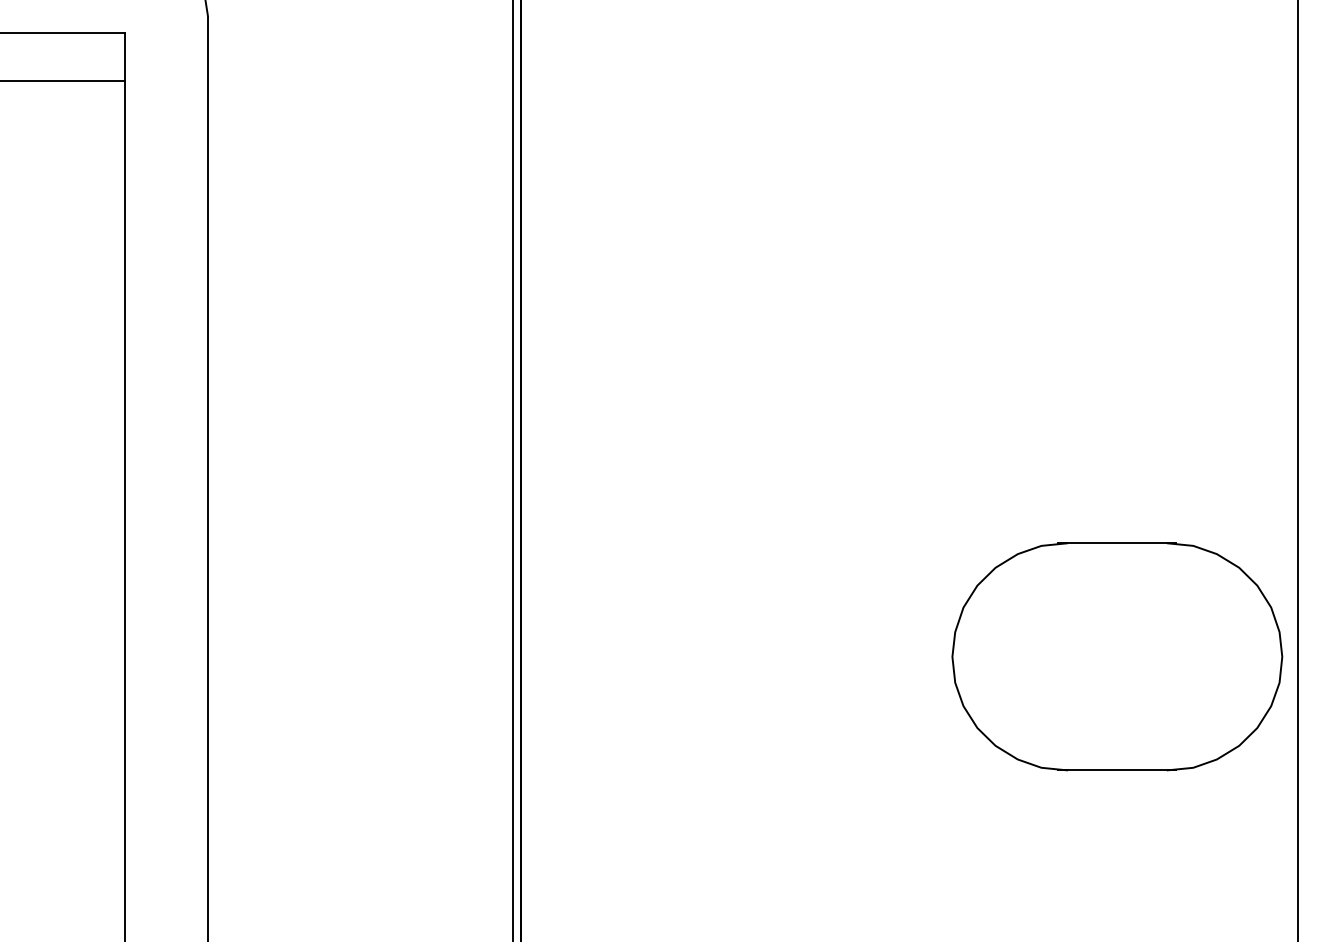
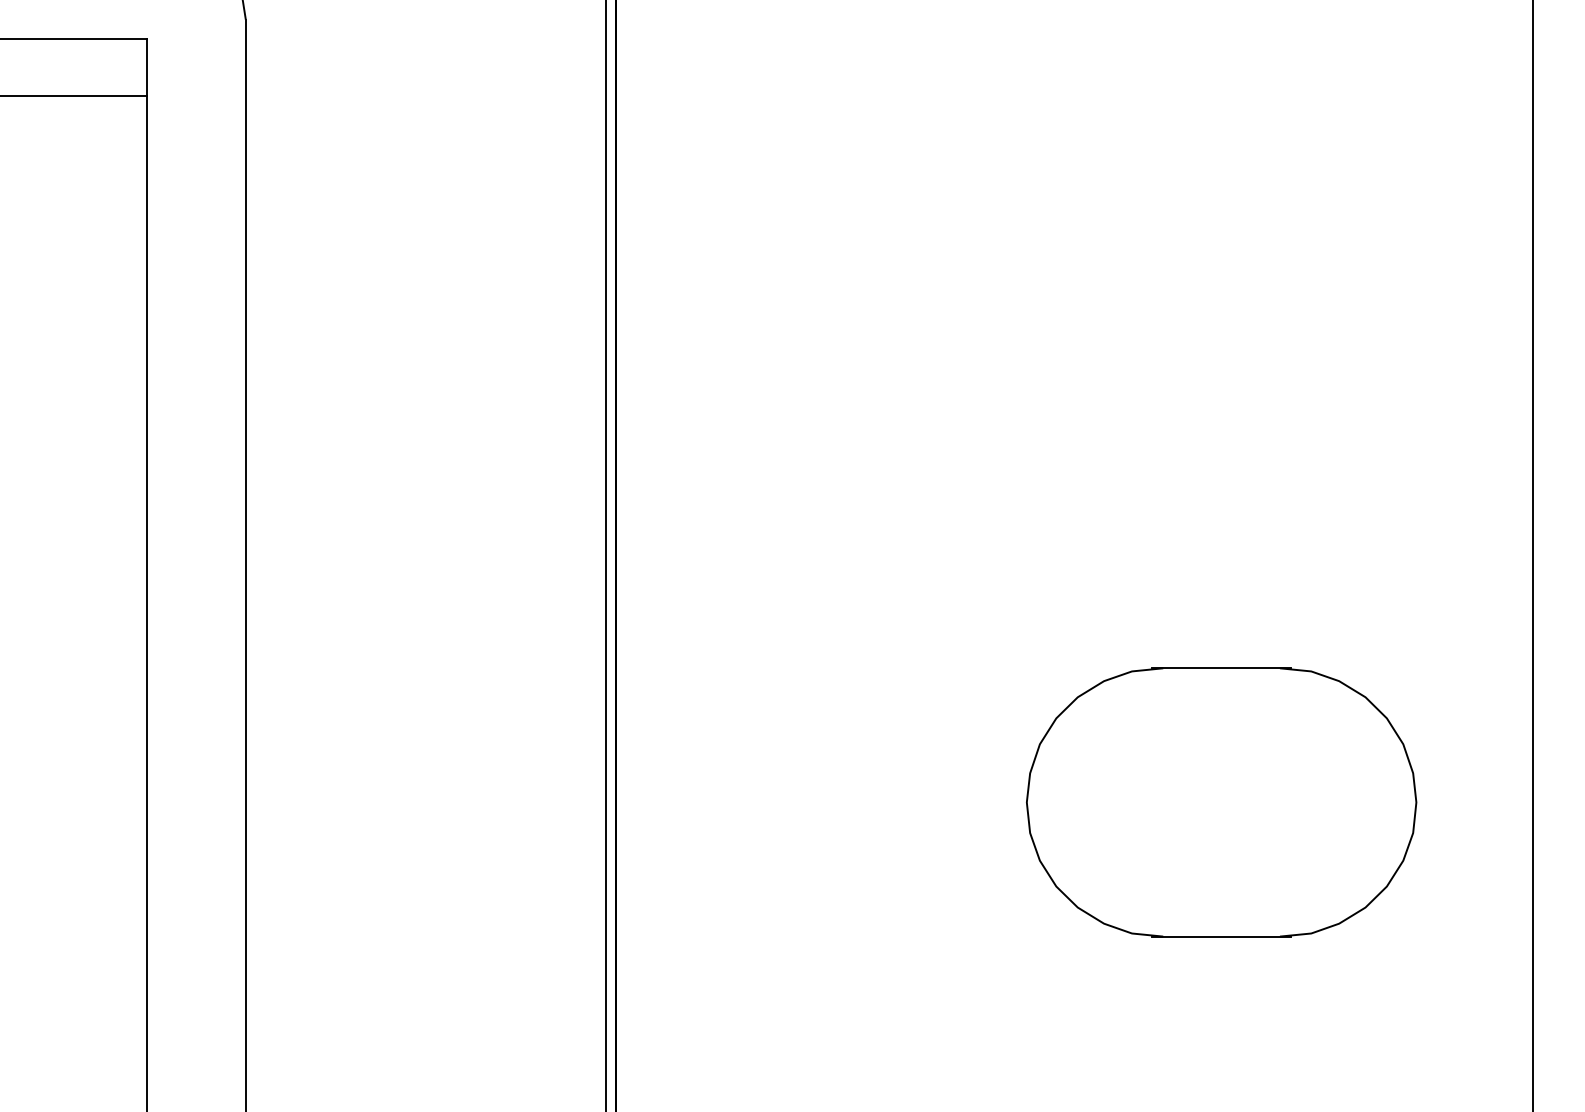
part: (1117, 656) -> (1221, 802), moved

